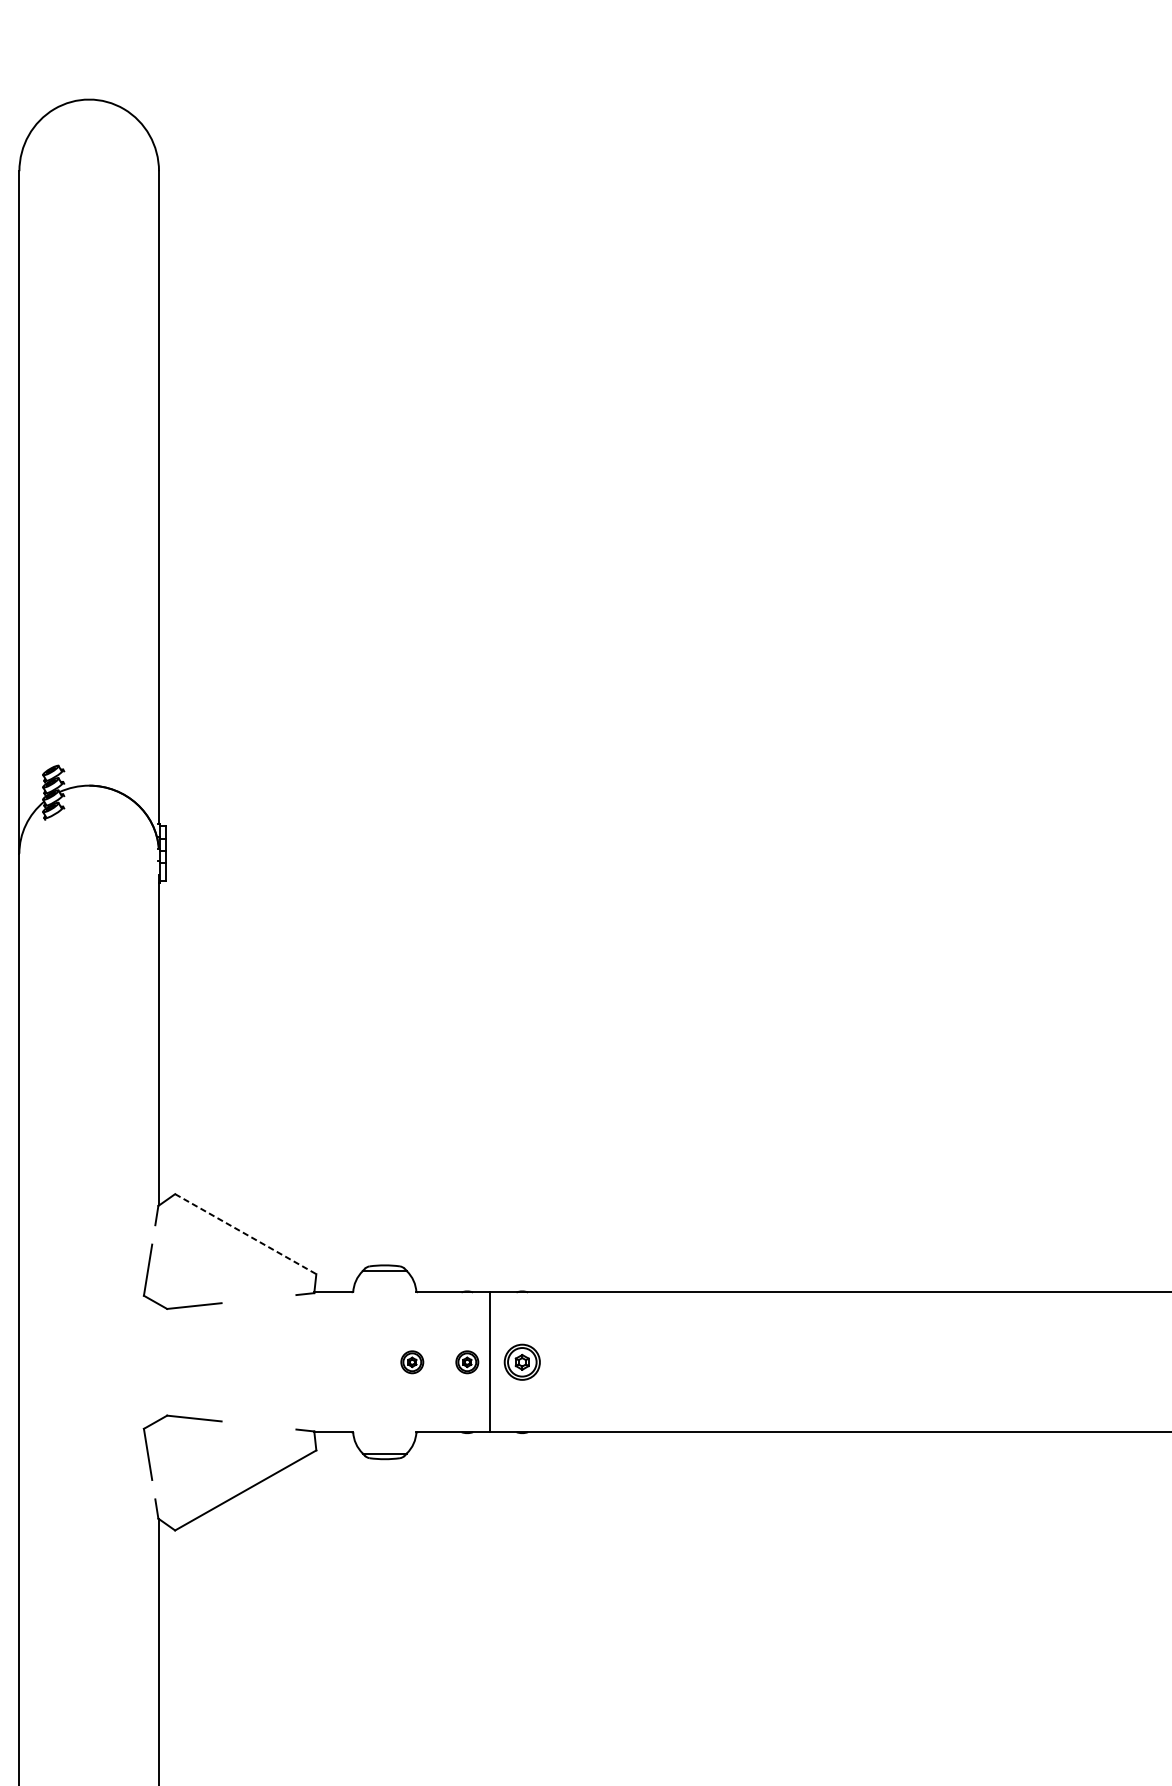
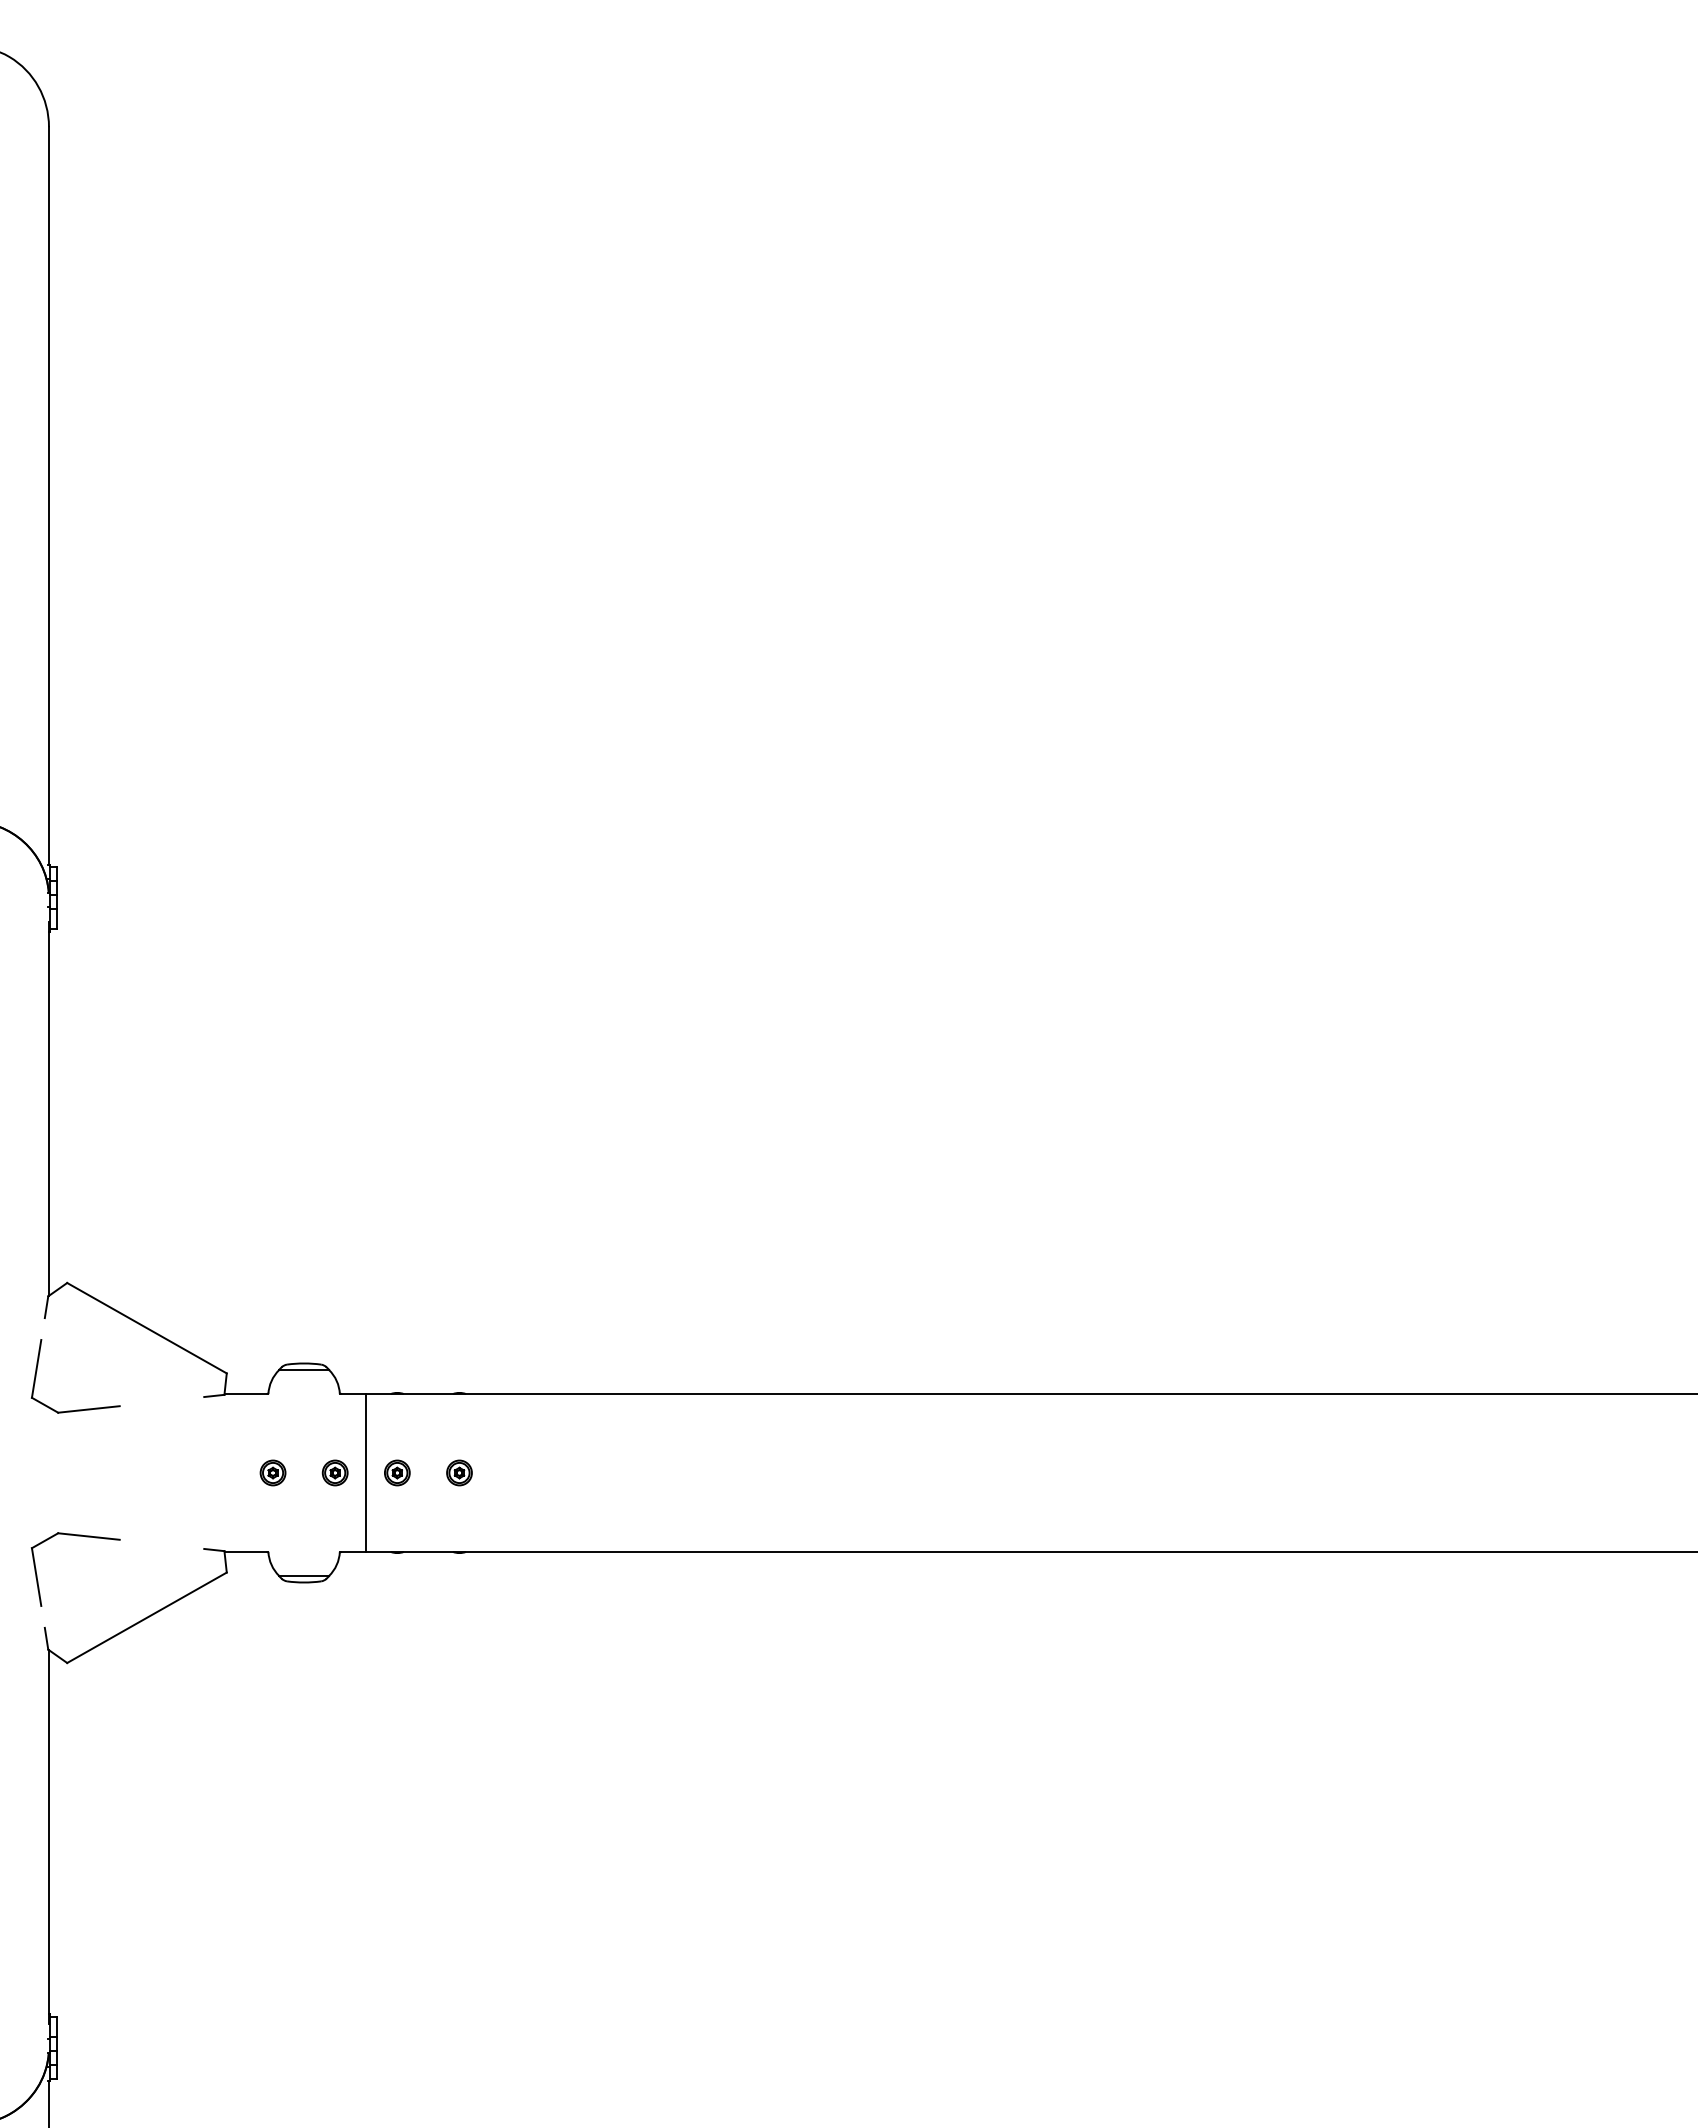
line: (246, 1234) -> (147, 1328), dashed -> solid
part: (356, 1361) -> (272, 1472), added
line: (490, 1361) -> (366, 1472), moved
part: (522, 1361) -> (459, 1472), size x0.62

